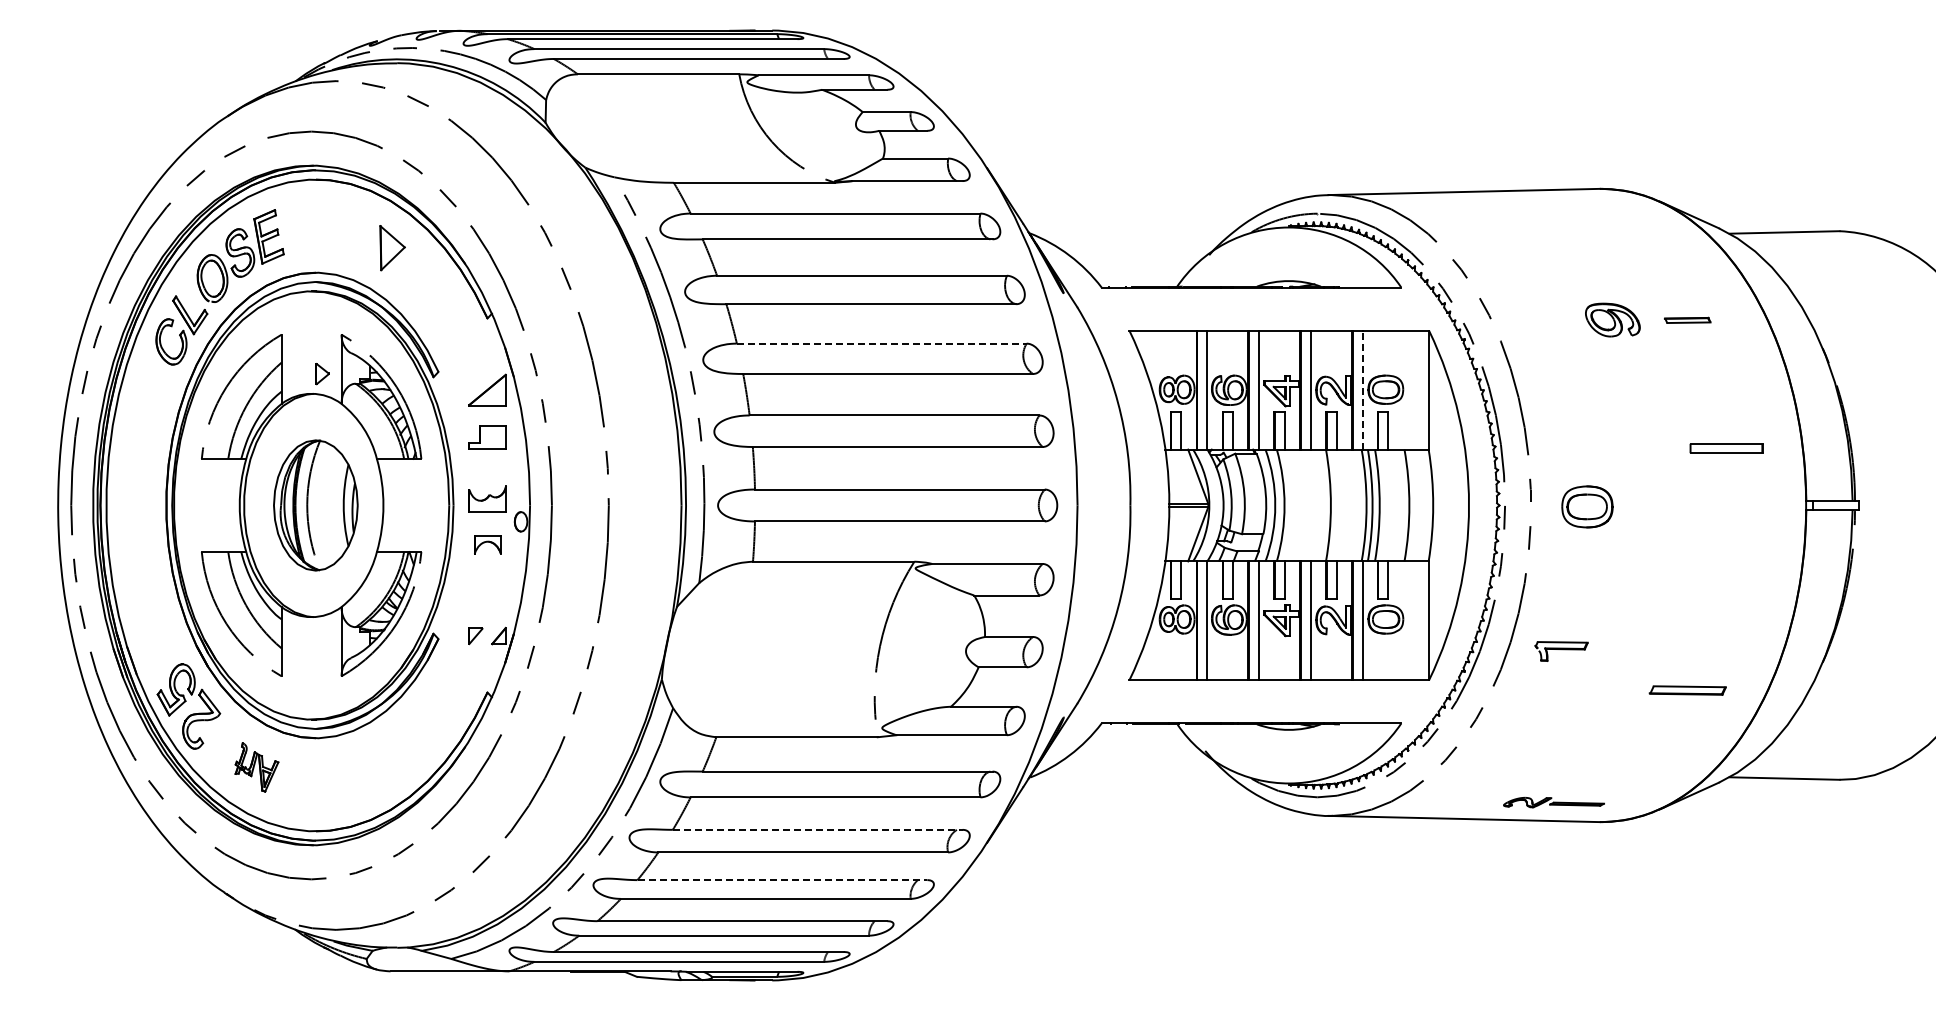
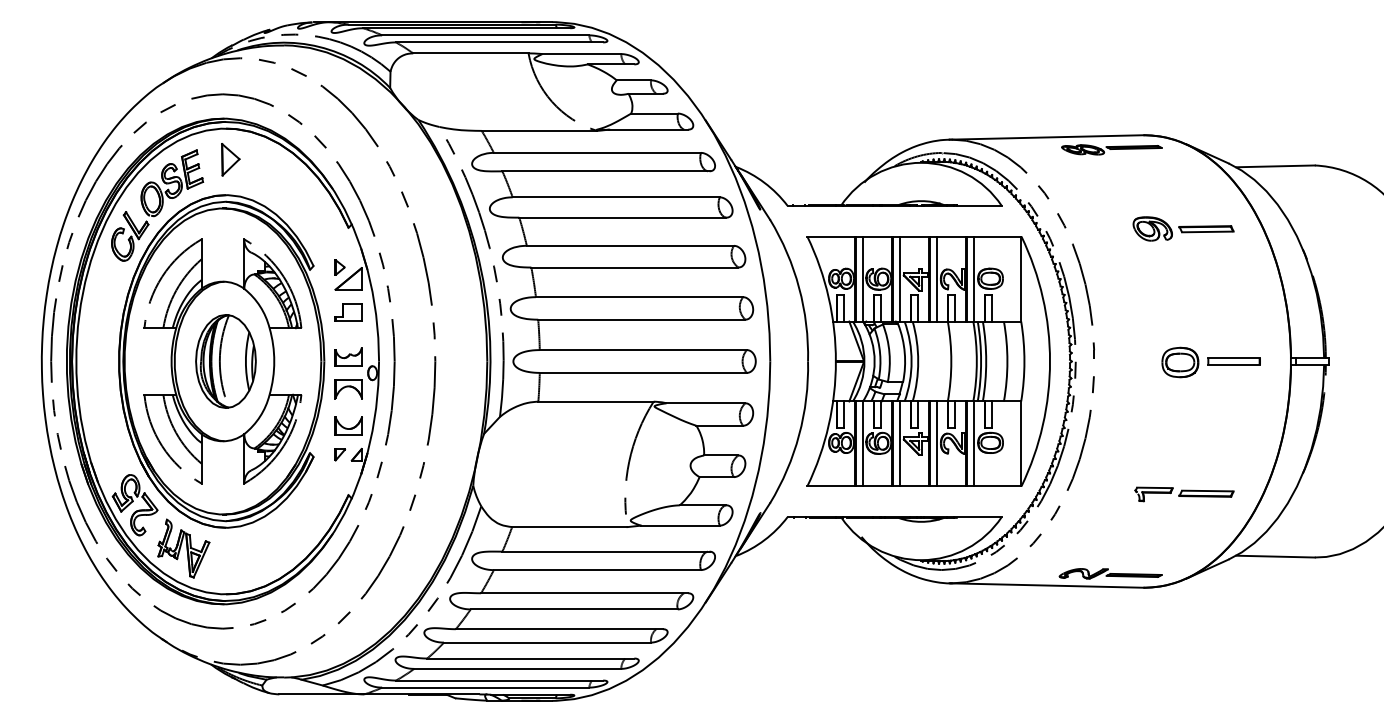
part: (1555, 208) -> (1111, 149), added
part: (392, 248) -> (230, 159), moved
part: (1687, 320) -> (1206, 229), size x1.67
line: (881, 343) -> (630, 245), dashed -> solid
part: (322, 374) -> (340, 267), moved
line: (1362, 389) -> (973, 278), dashed -> solid
part: (1726, 448) -> (1234, 361), moved
part: (1587, 506) -> (1180, 362), moved
part: (487, 544) -> (348, 389), size x1.43
part: (487, 595) -> (348, 425), added
part: (1561, 651) -> (1153, 494), moved
part: (256, 767) -> (183, 548), size x1.67
part: (1553, 802) -> (1110, 573), size x1.43
line: (817, 829) -> (584, 593), dashed -> solid
line: (782, 880) -> (559, 629), dashed -> solid

